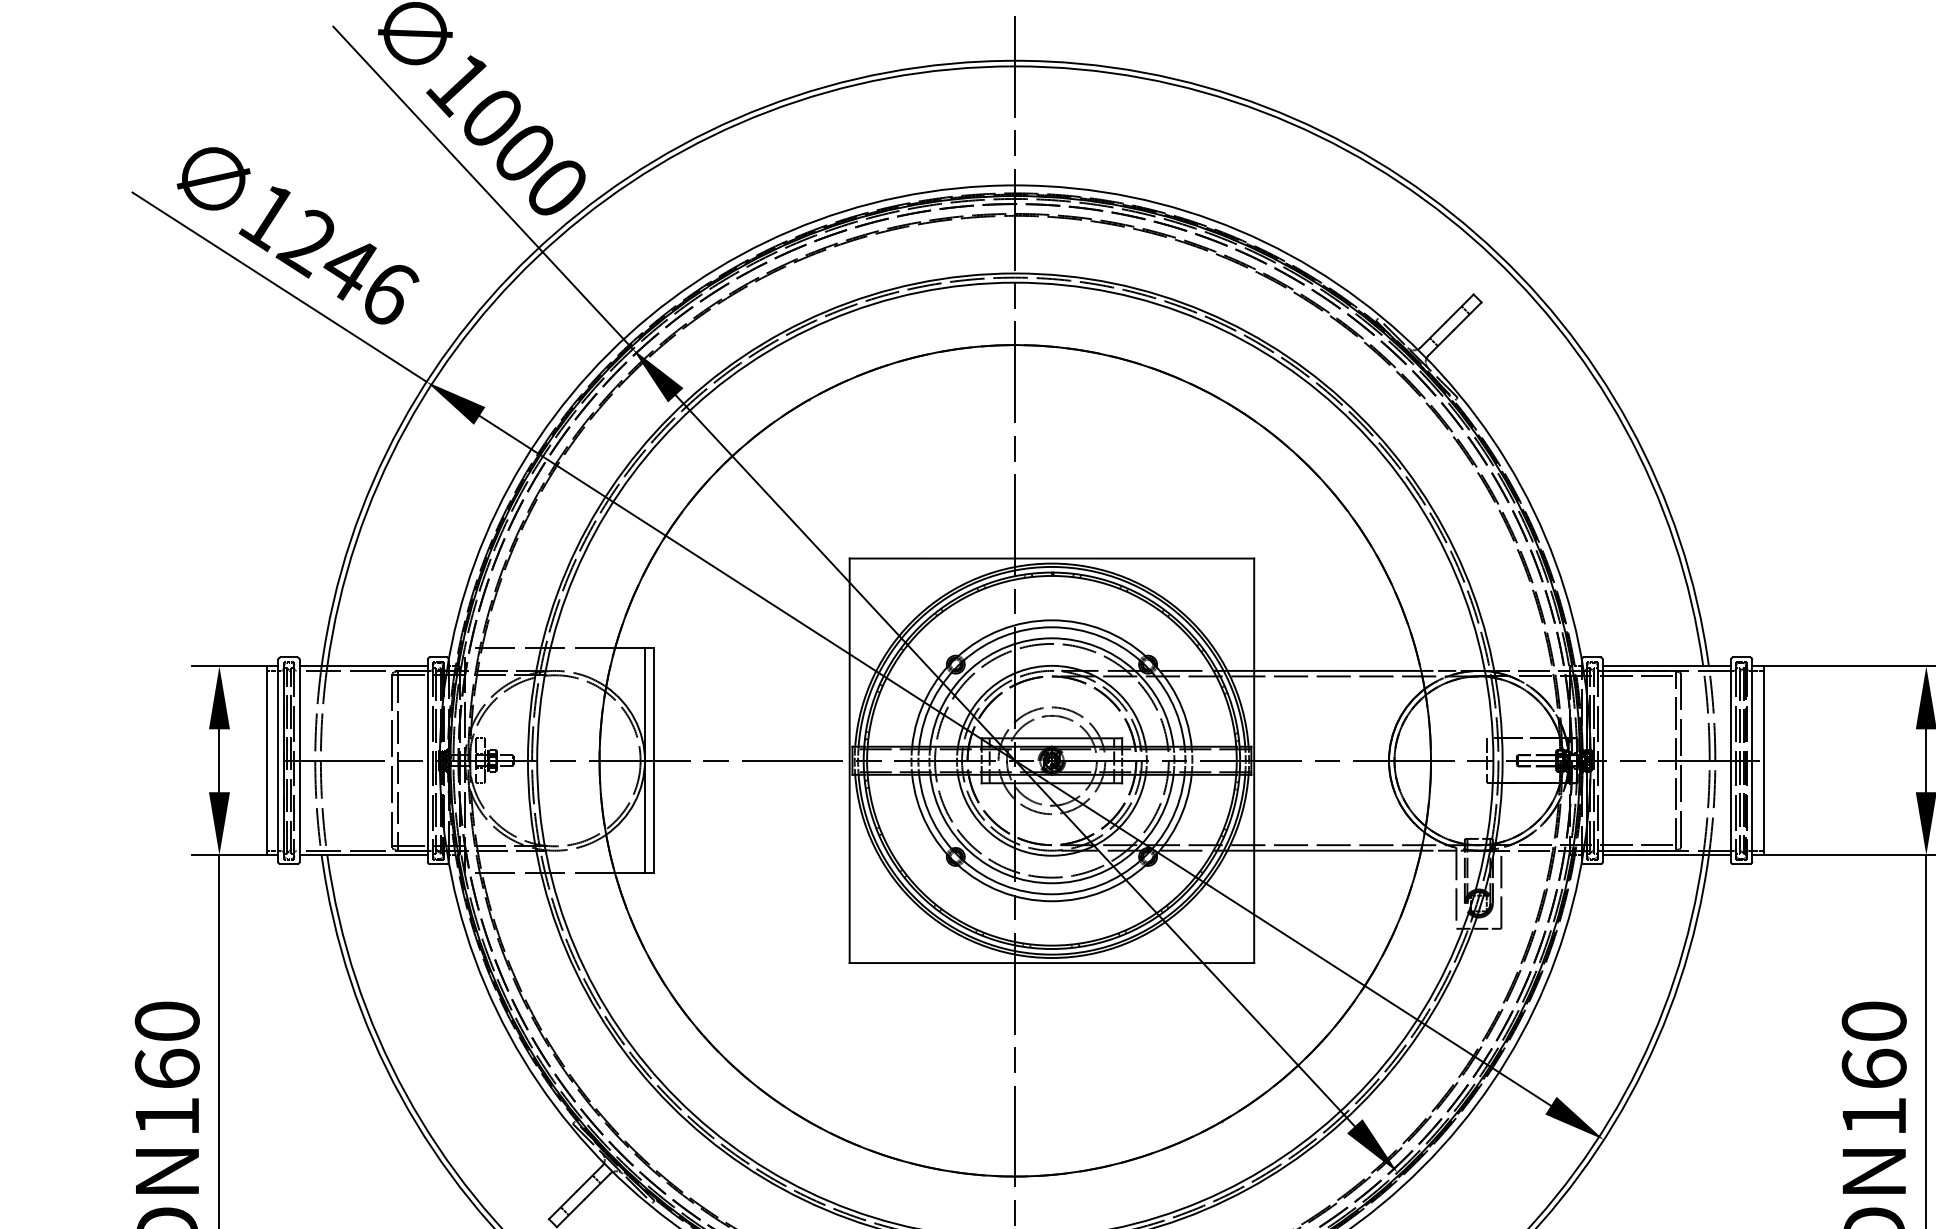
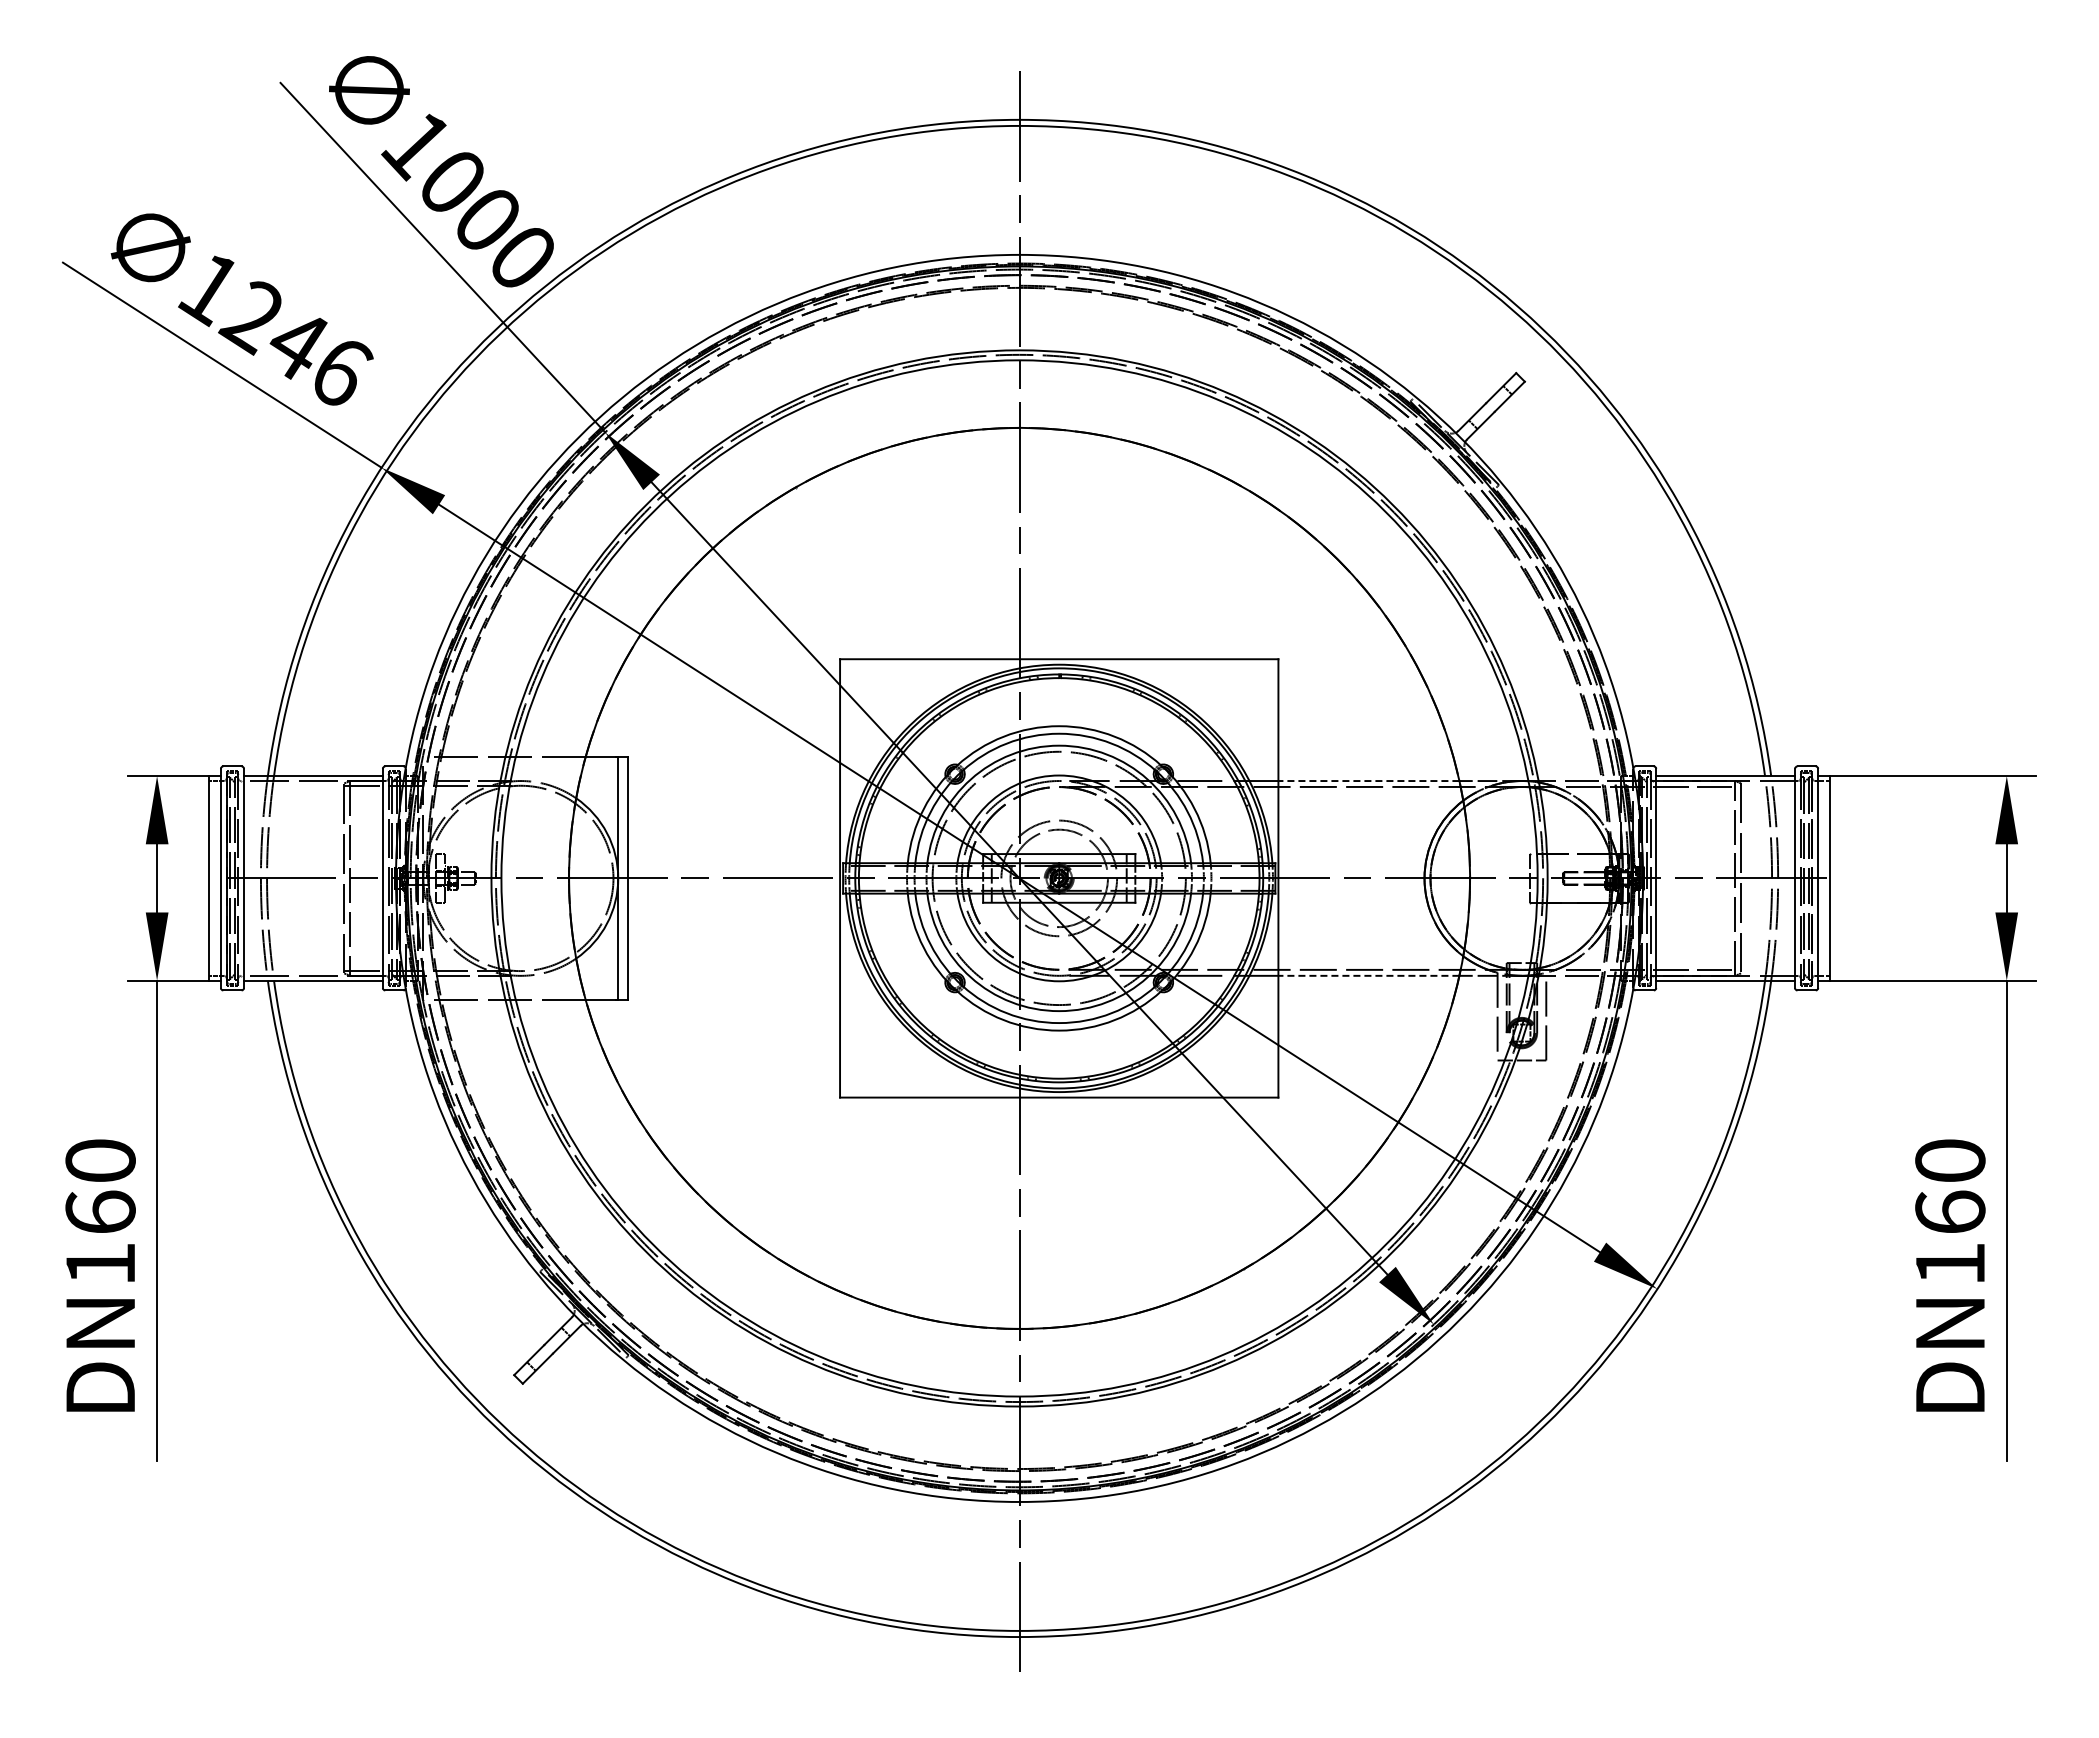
line: (1337, 671) -> (1368, 781), solid -> dashed
line: (1337, 850) -> (1368, 975), solid -> dashed

